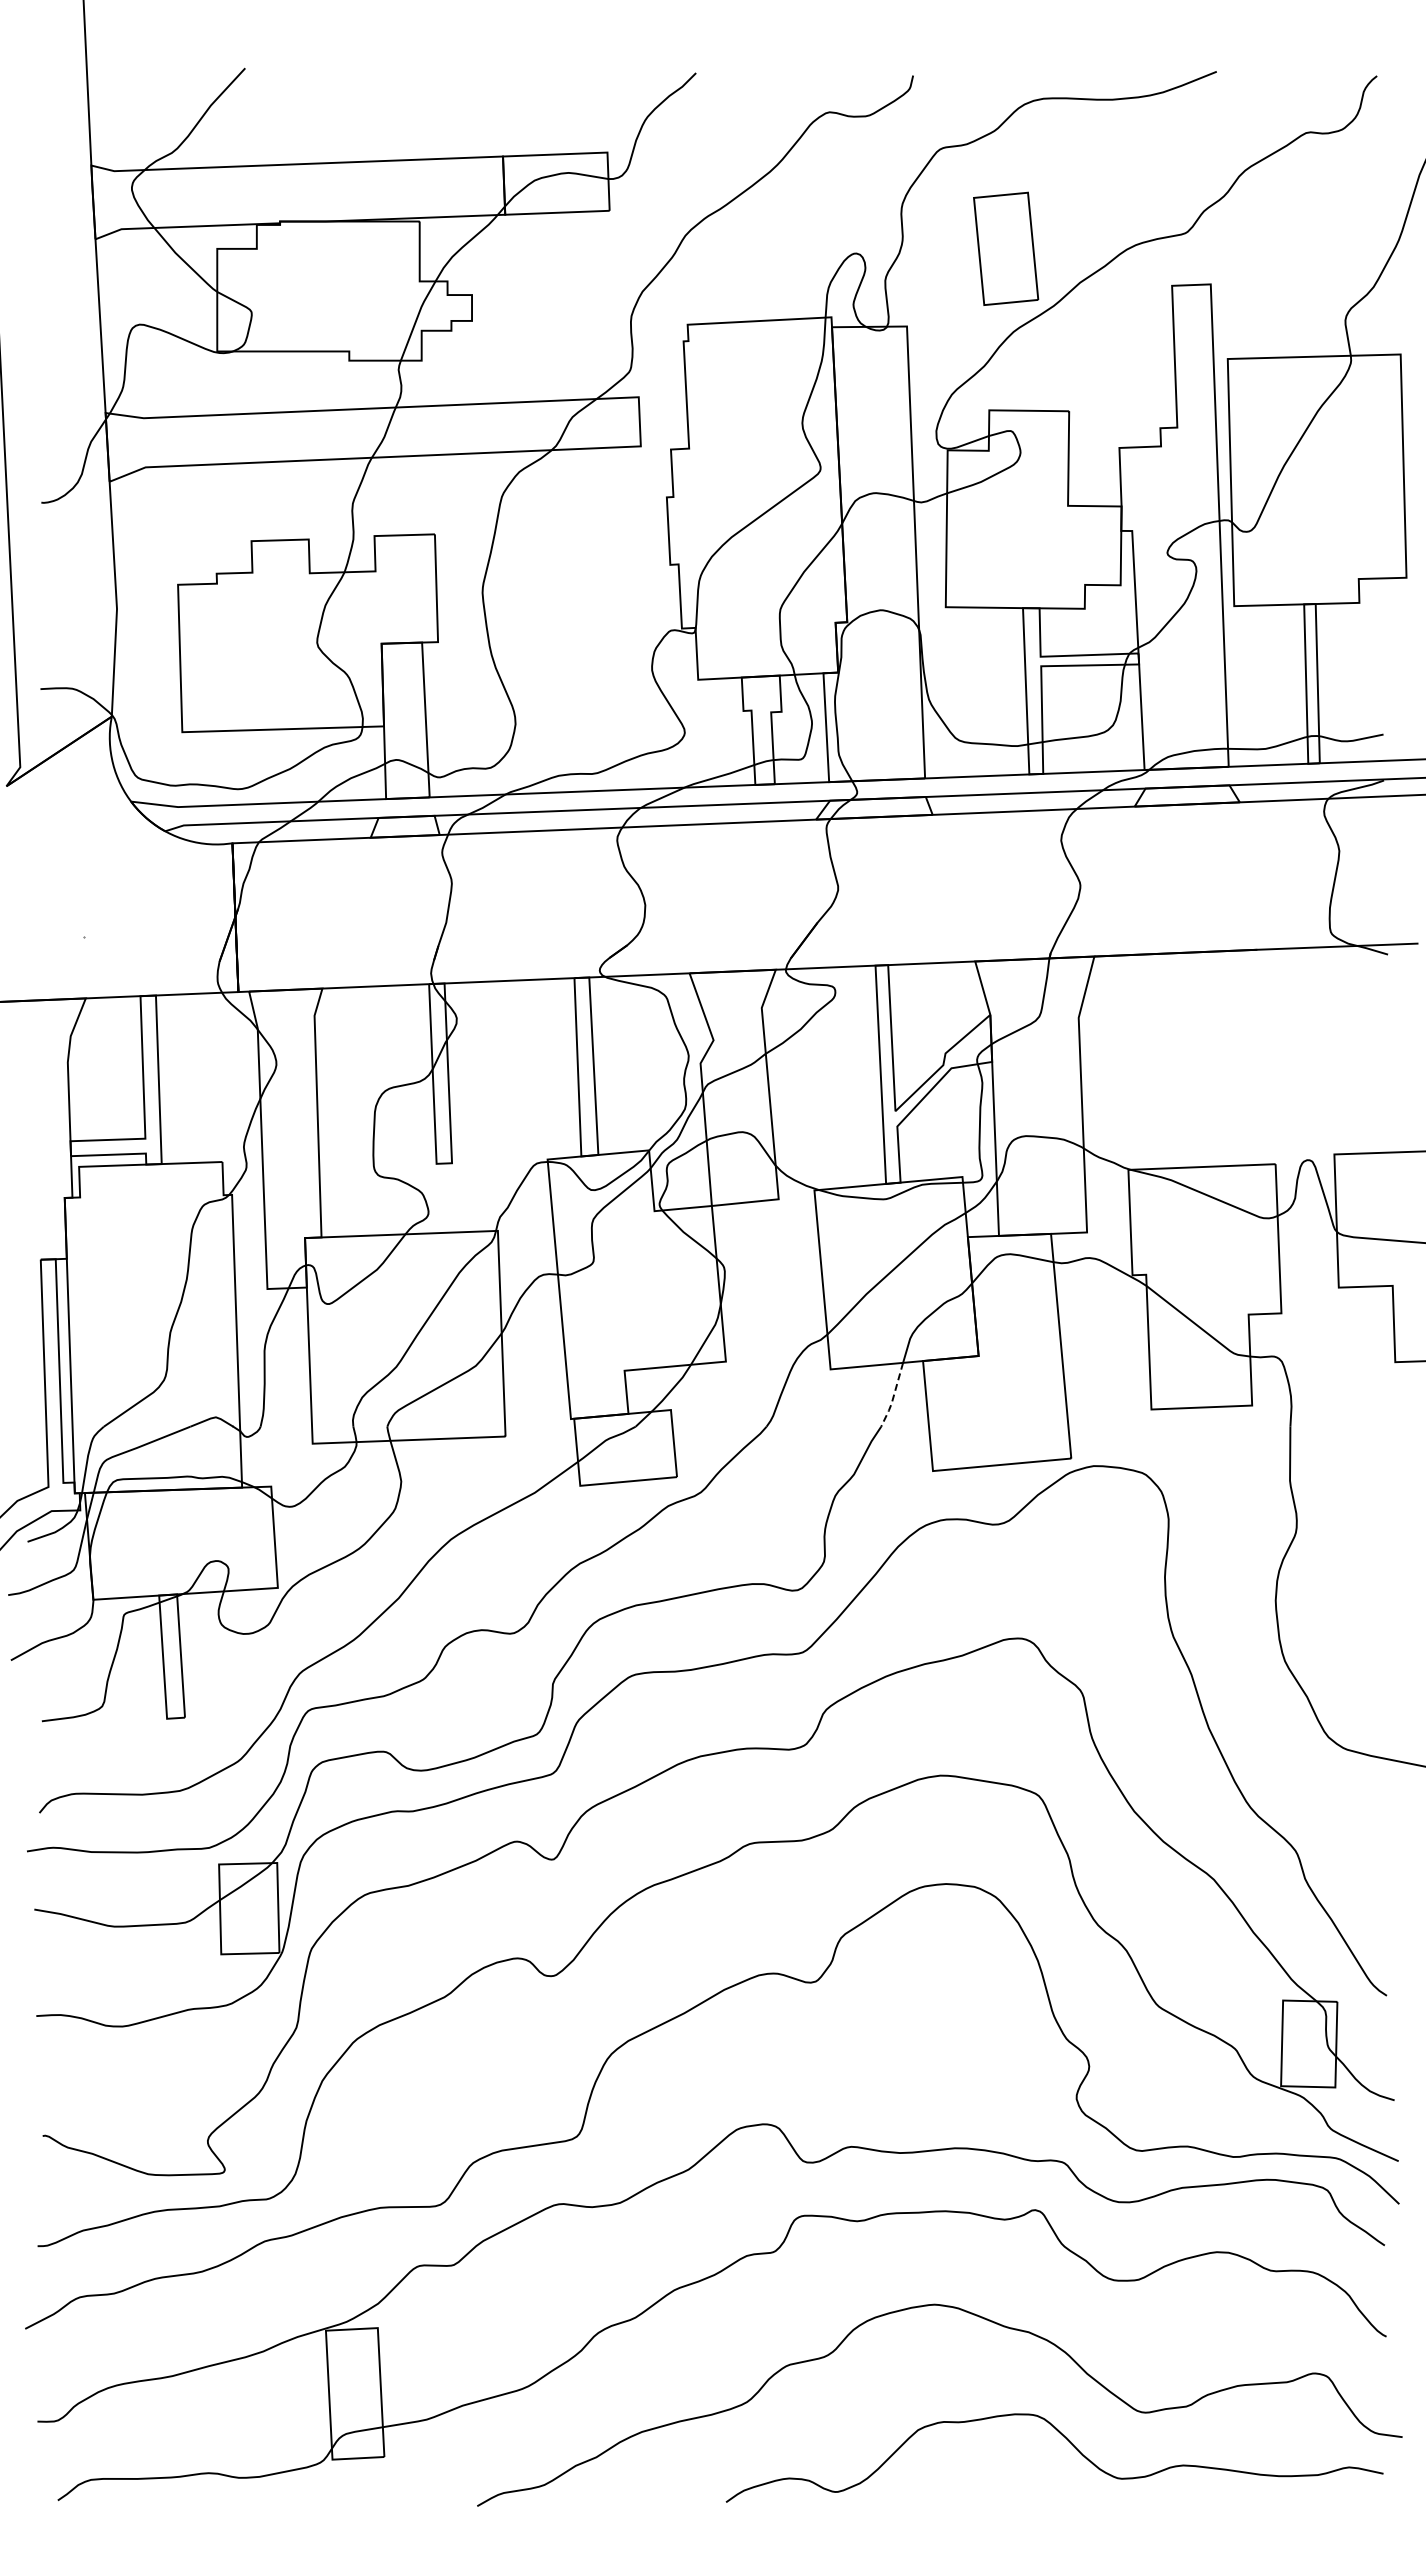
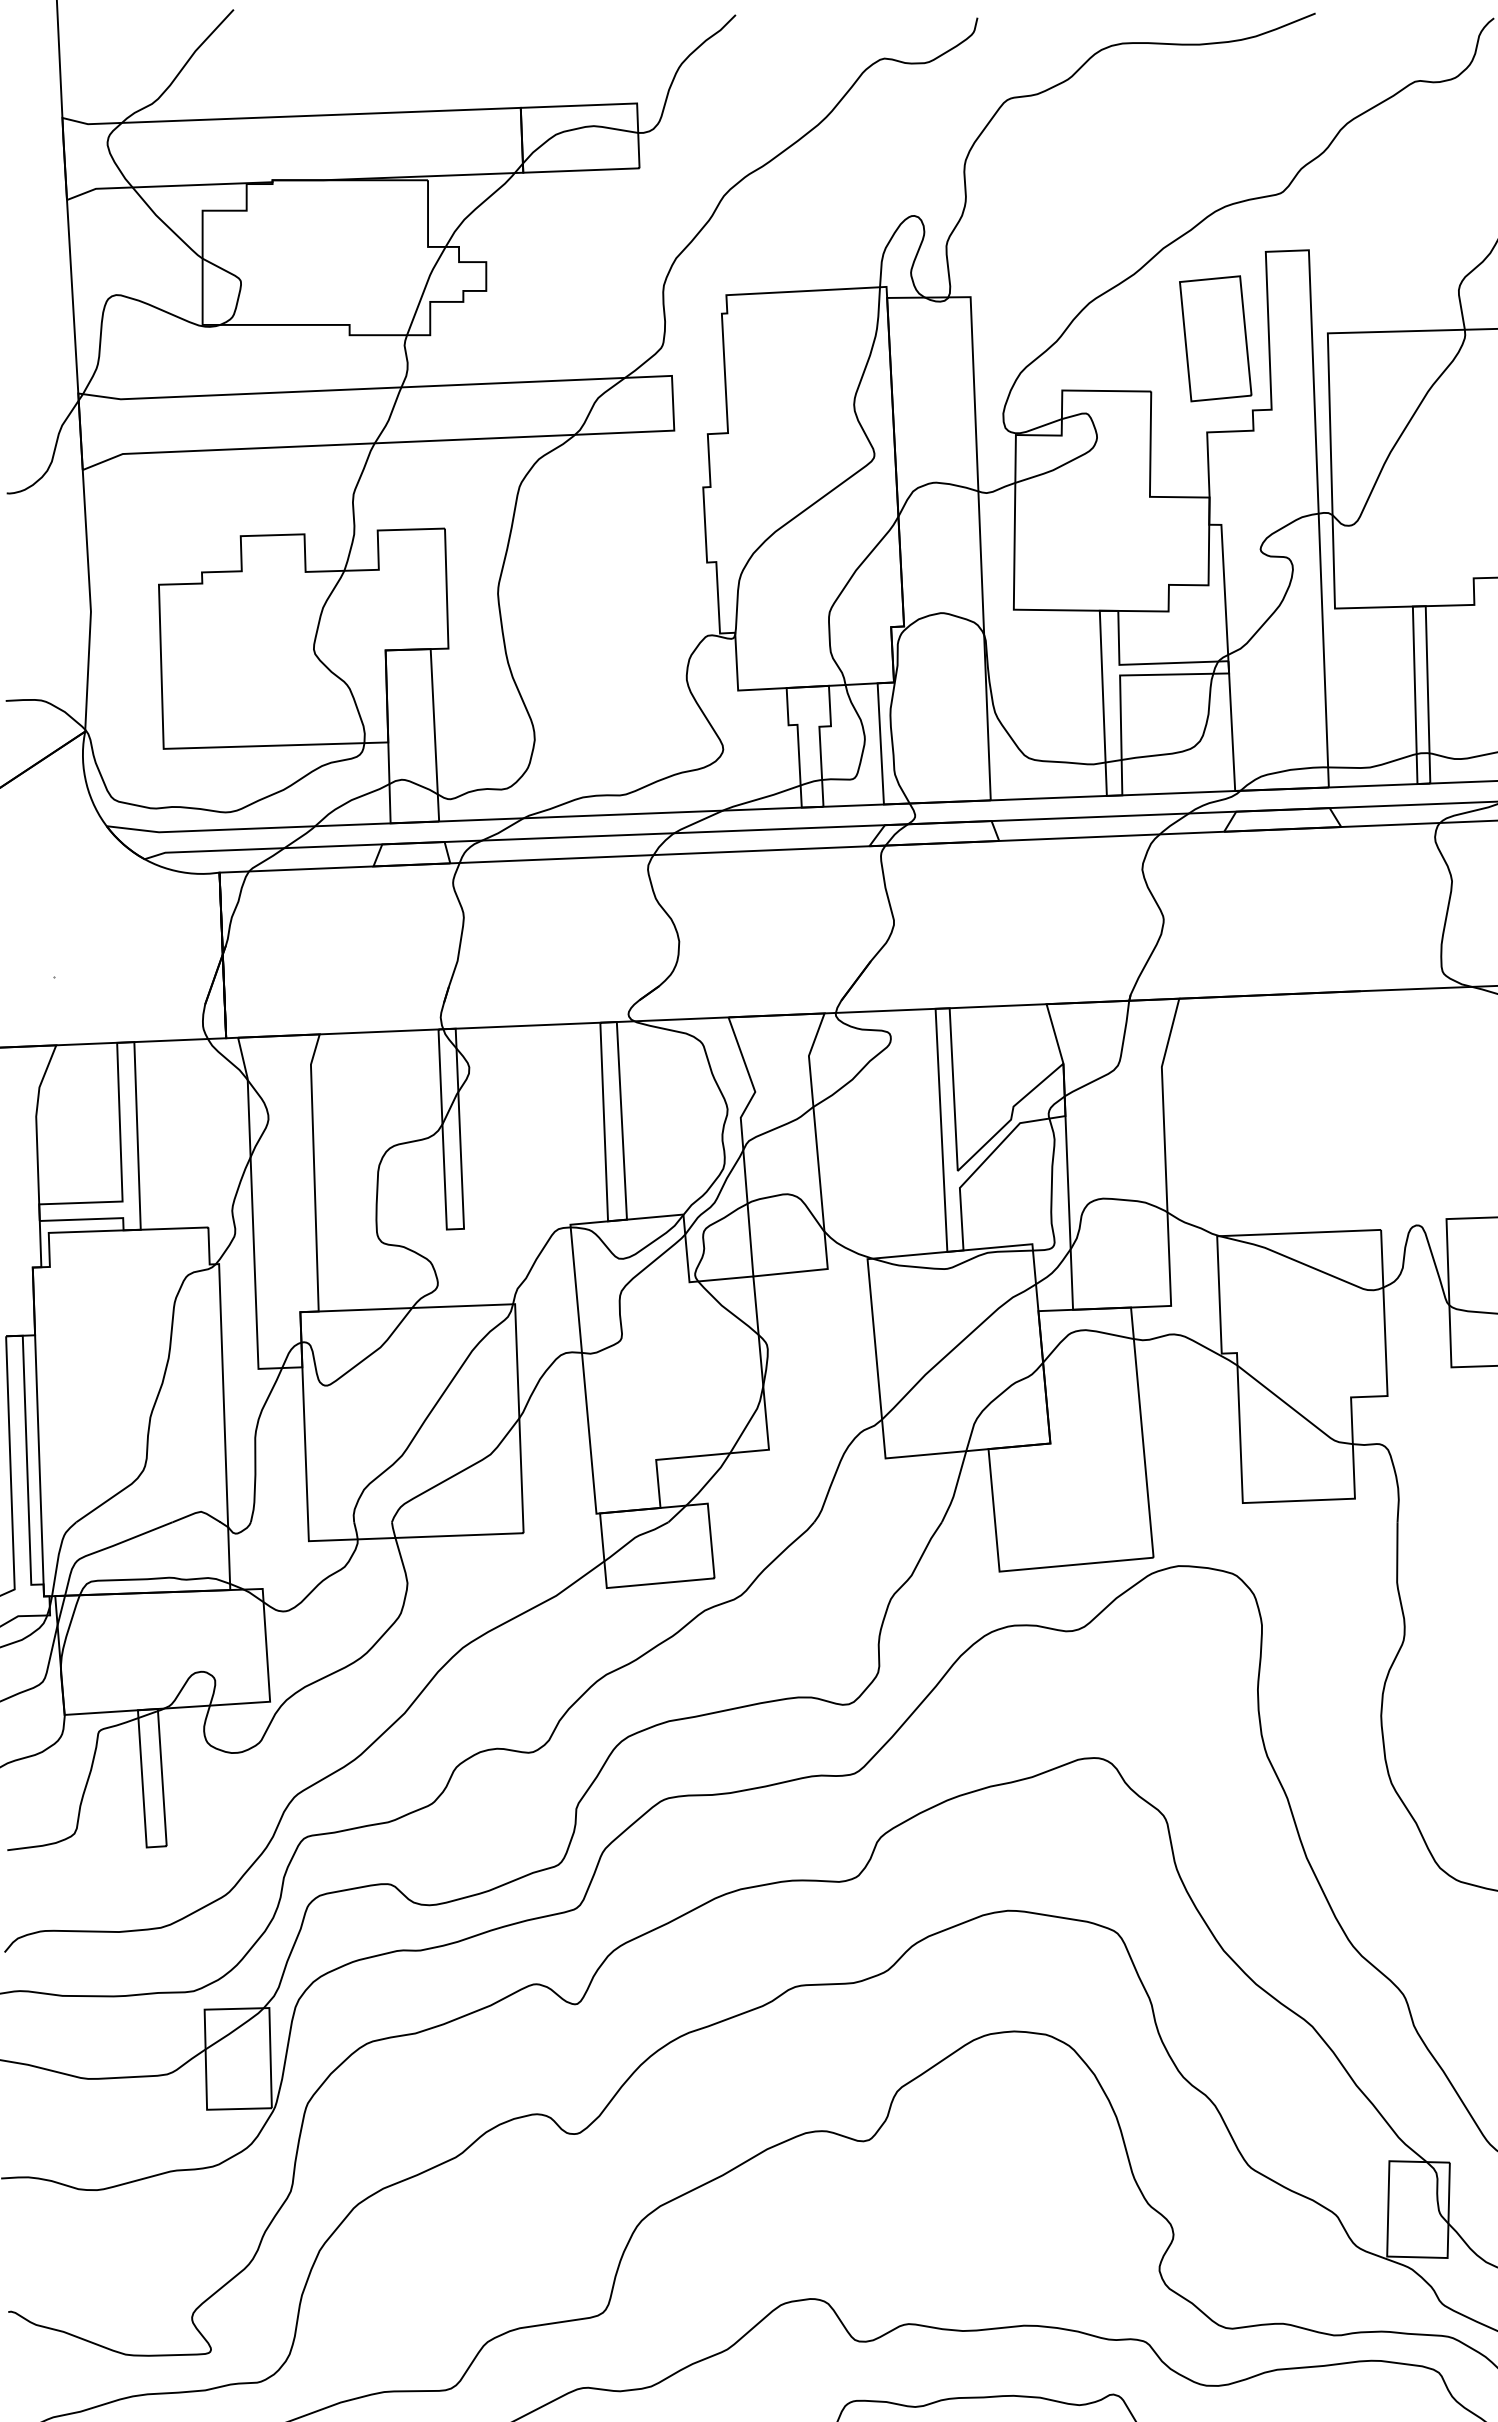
part: (1006, 248) -> (1216, 338), moved
line: (893, 1397) -> (955, 1489), dashed -> solid

